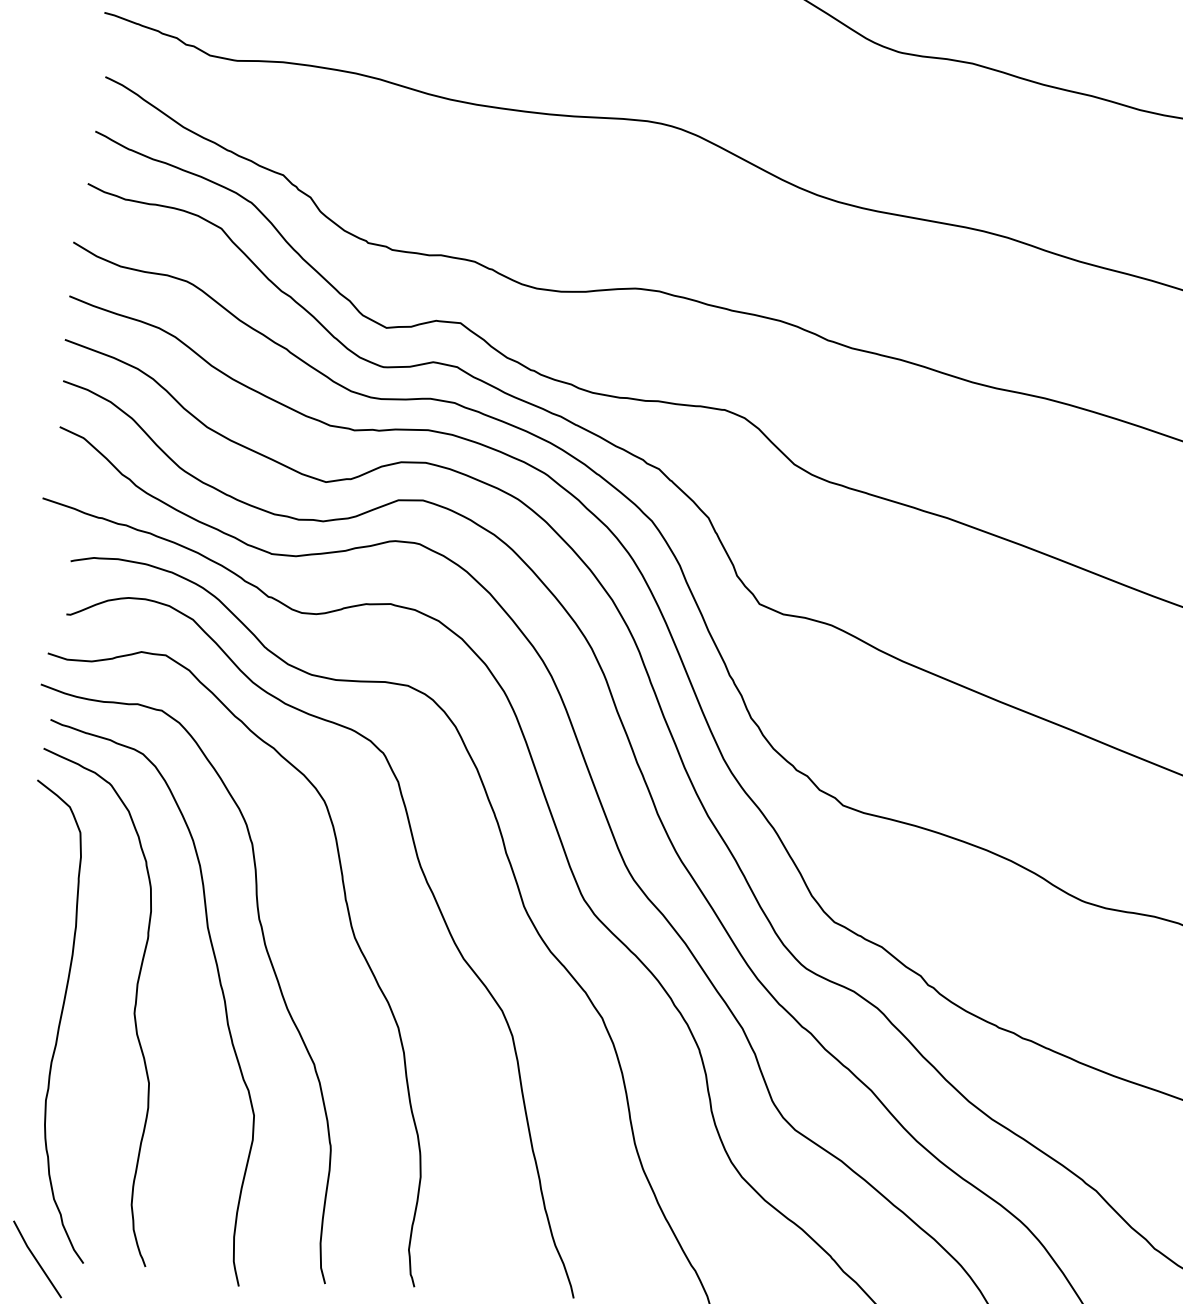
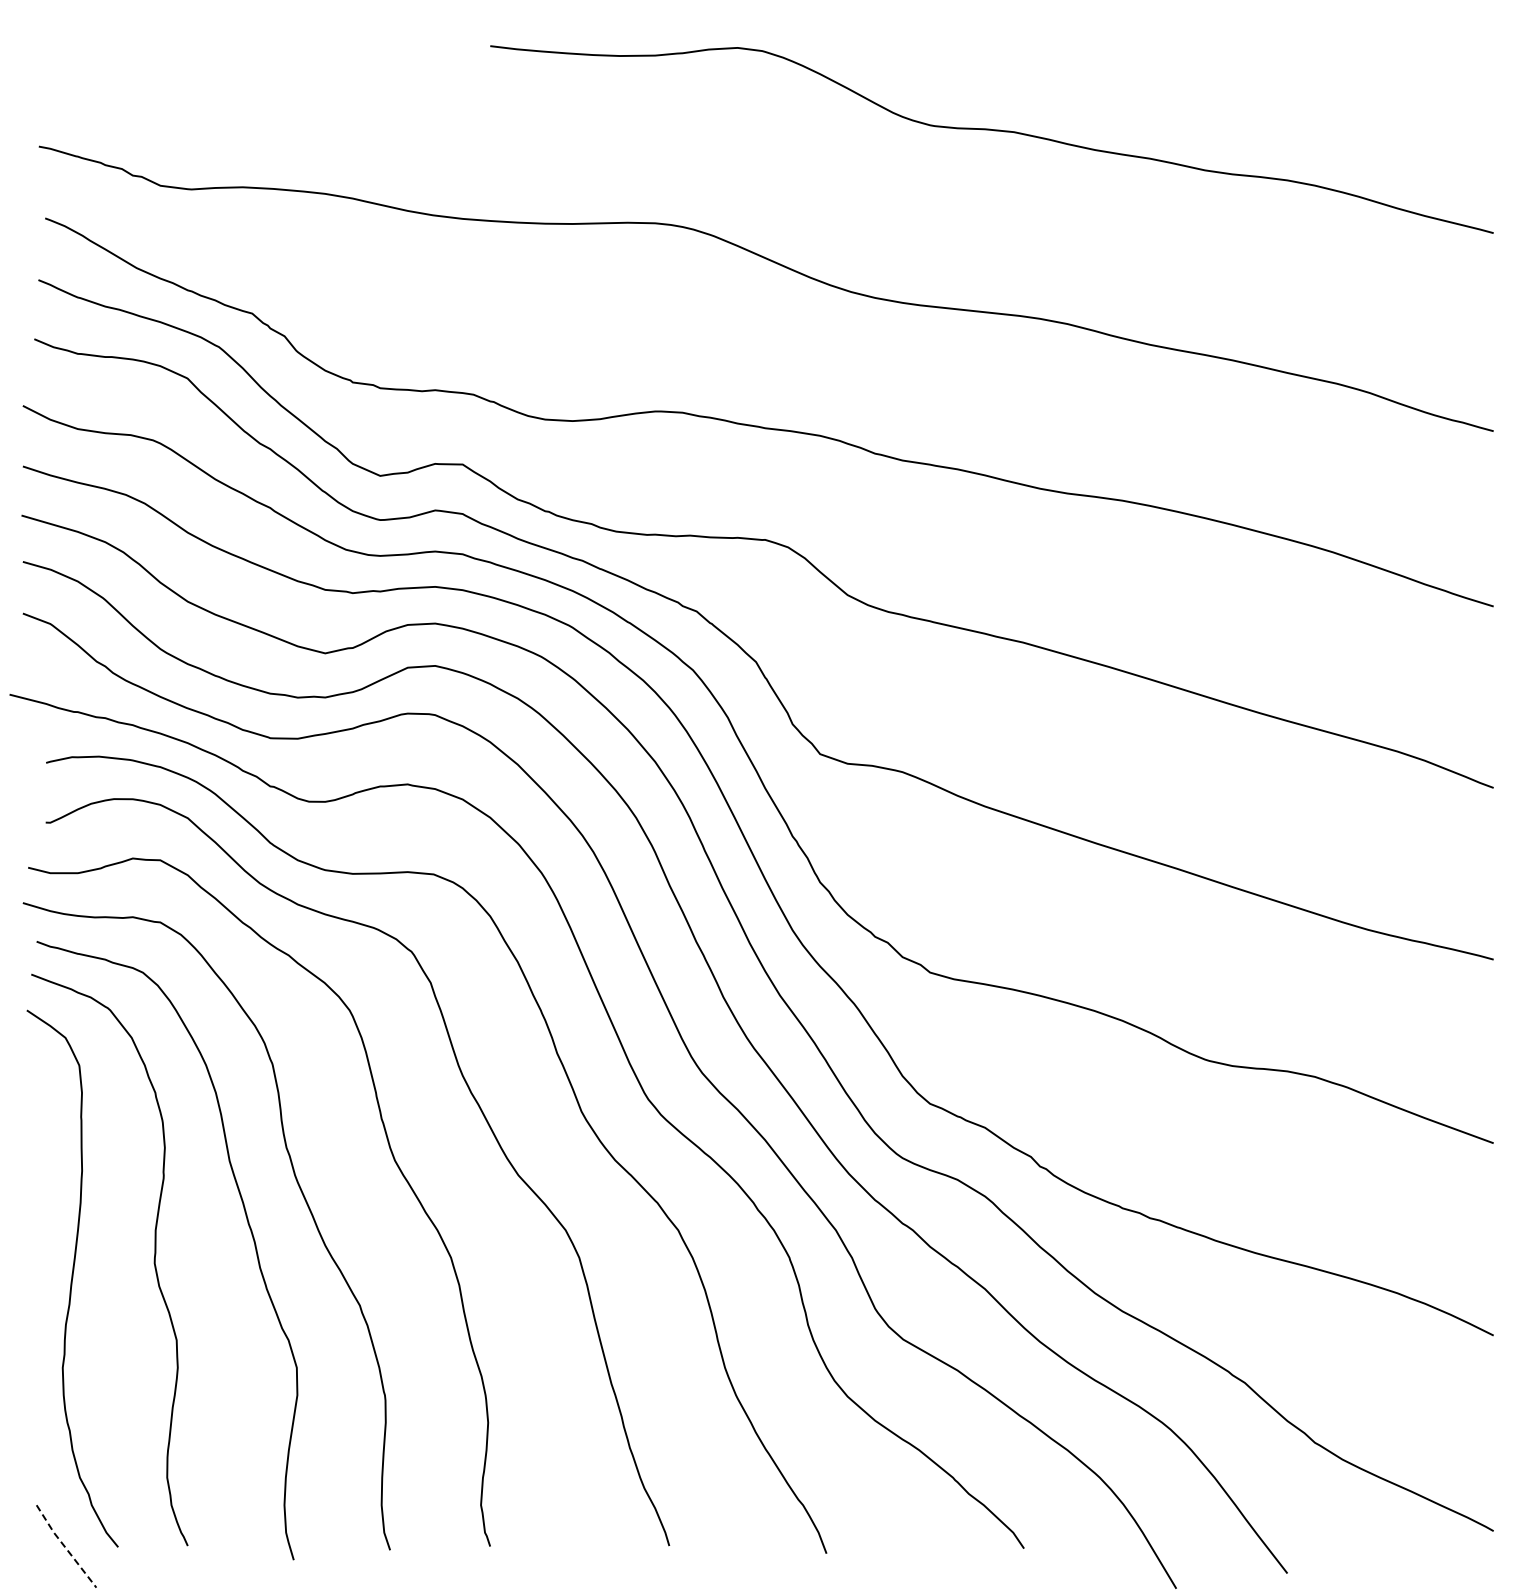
line: (35, 1259) -> (64, 1546), solid -> dashed

